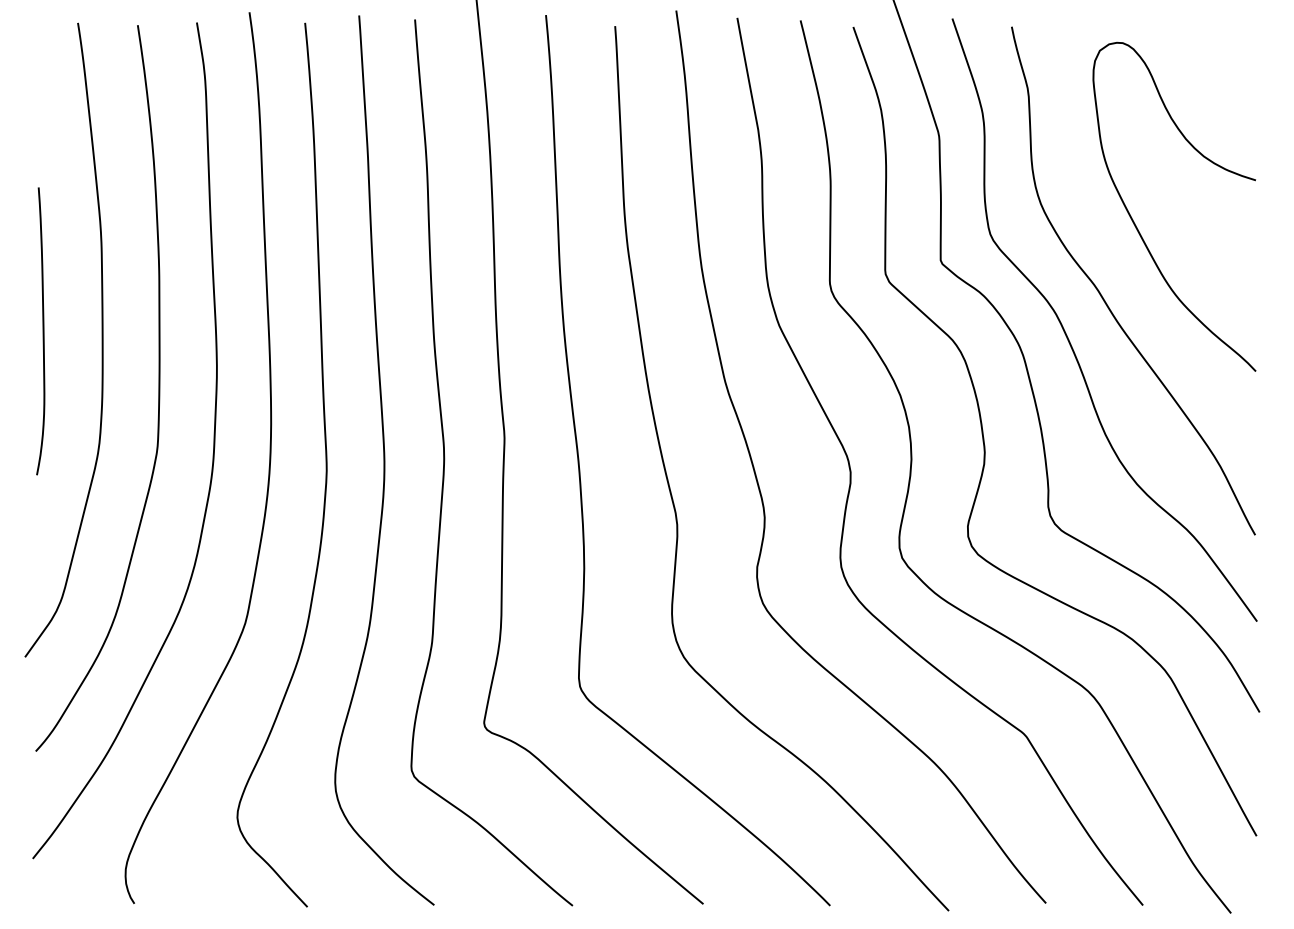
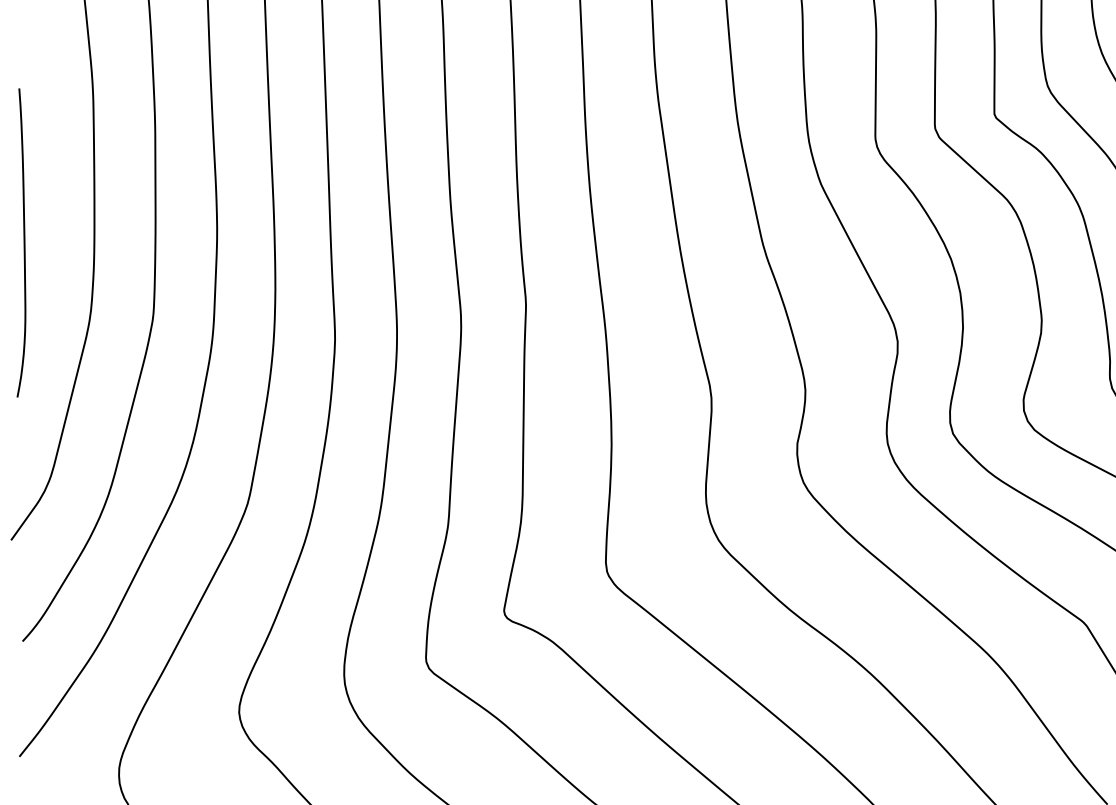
curve: (42, 331) -> (23, 243), moved

